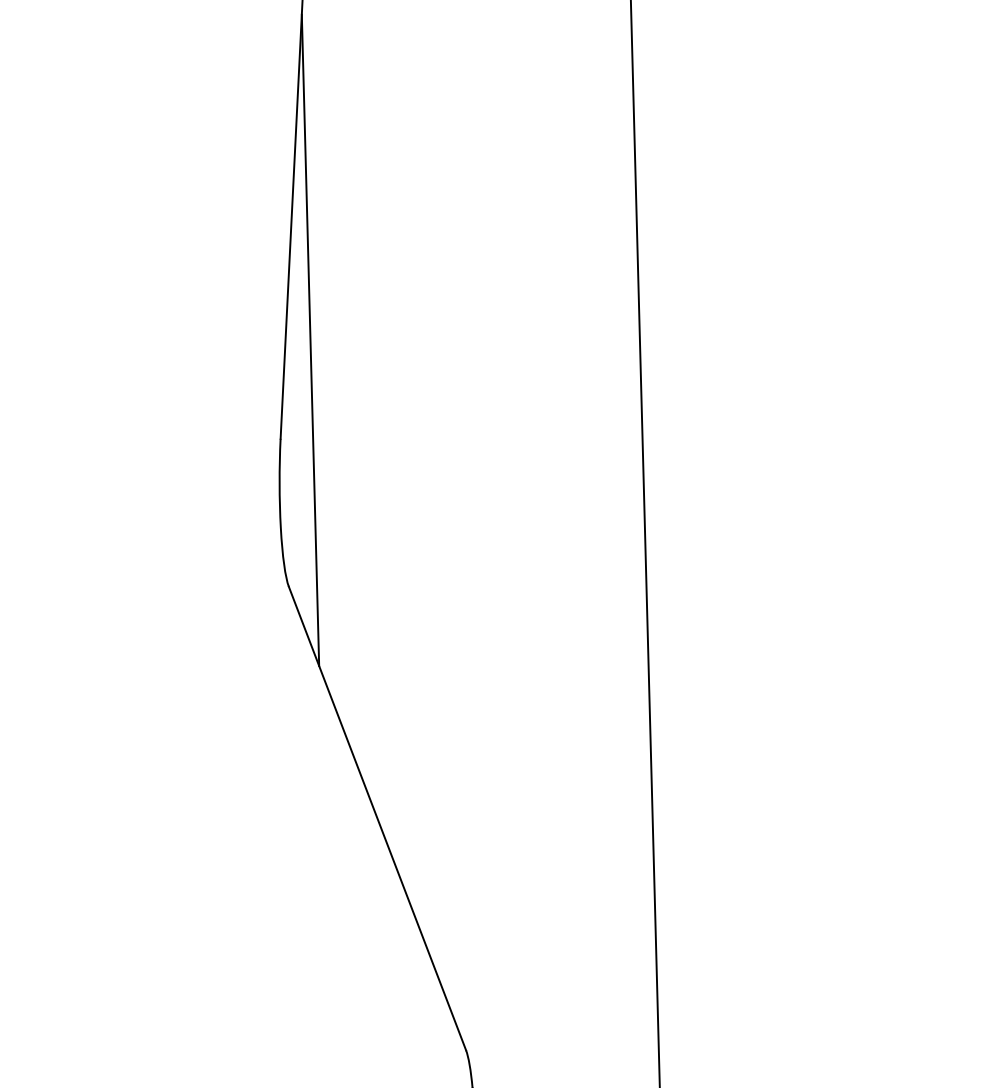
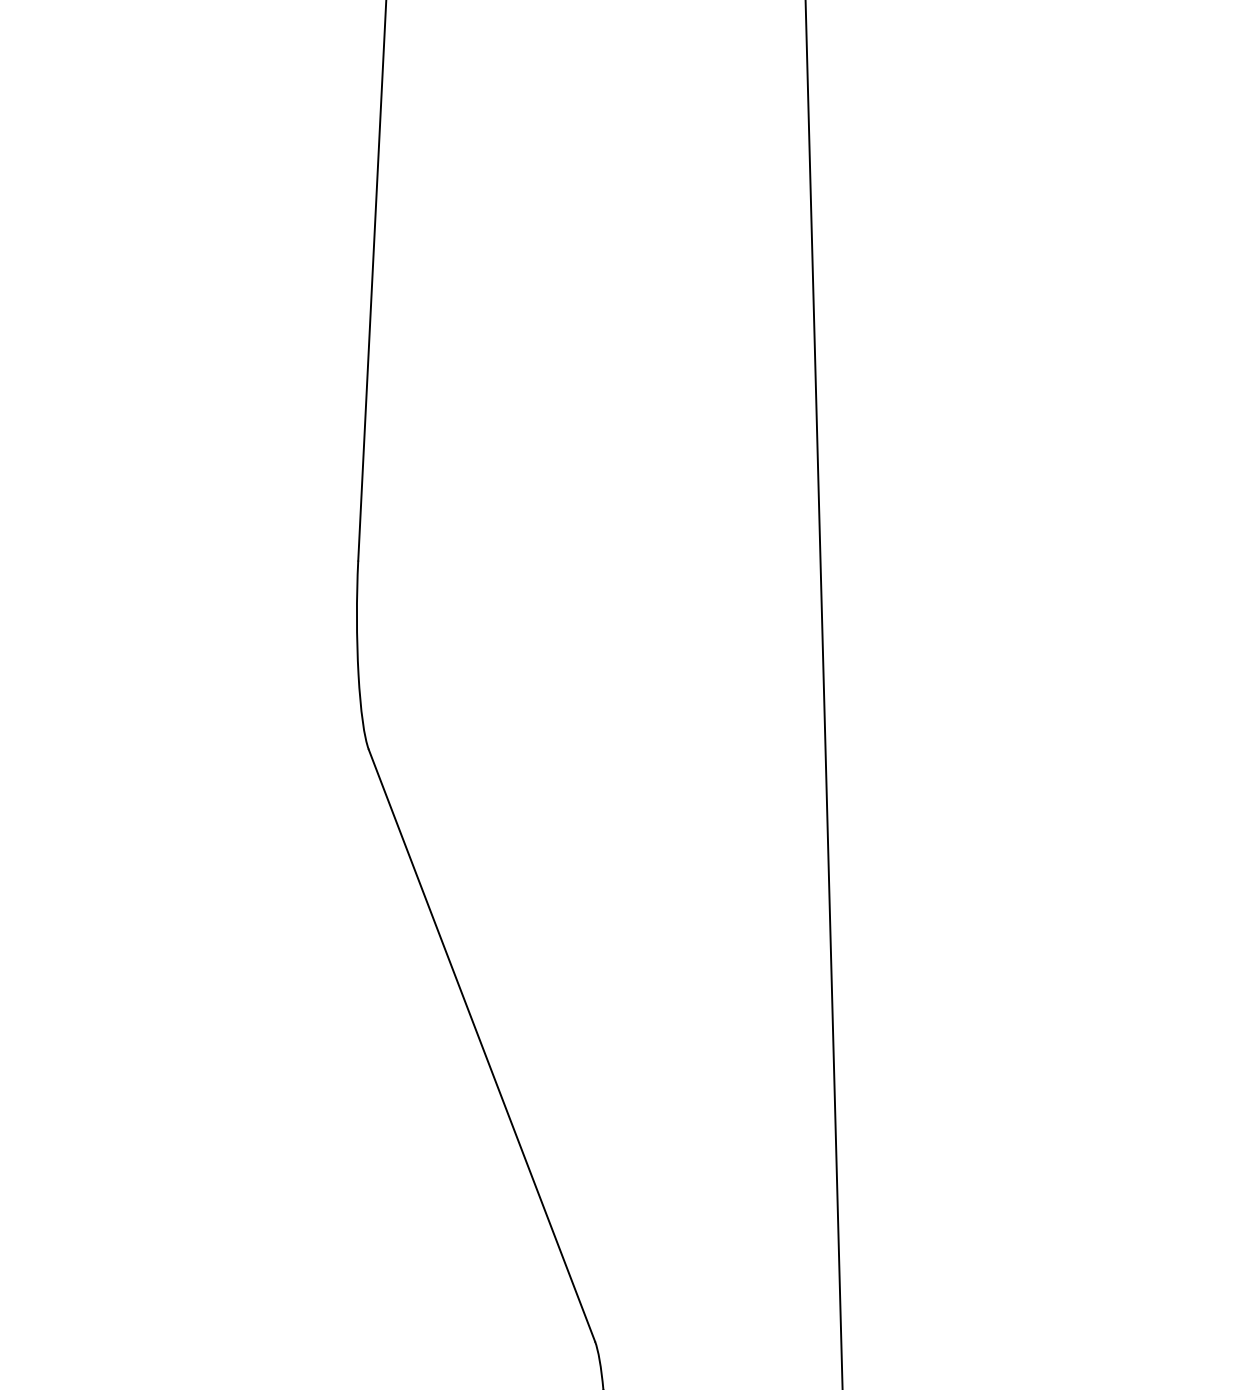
line: (310, 340) -> (396, 435), removed

